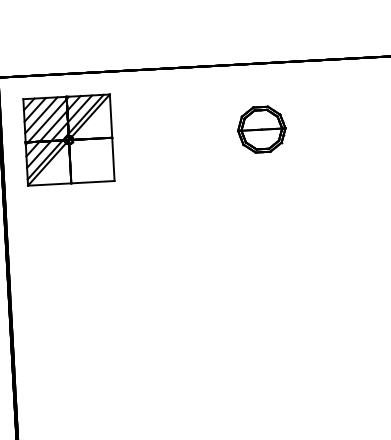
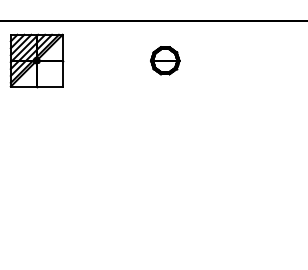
part: (262, 129) -> (165, 60), moved

